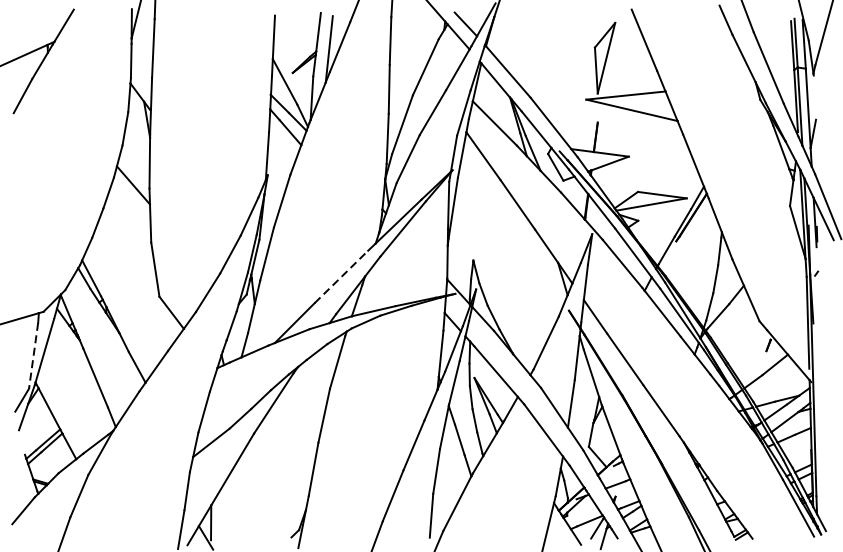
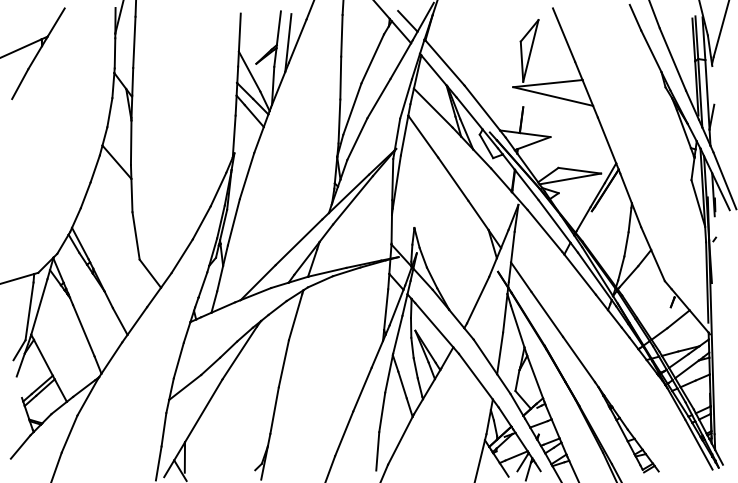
line: (340, 277) -> (298, 242), dashed -> solid
line: (33, 355) -> (29, 311), dashed -> solid

